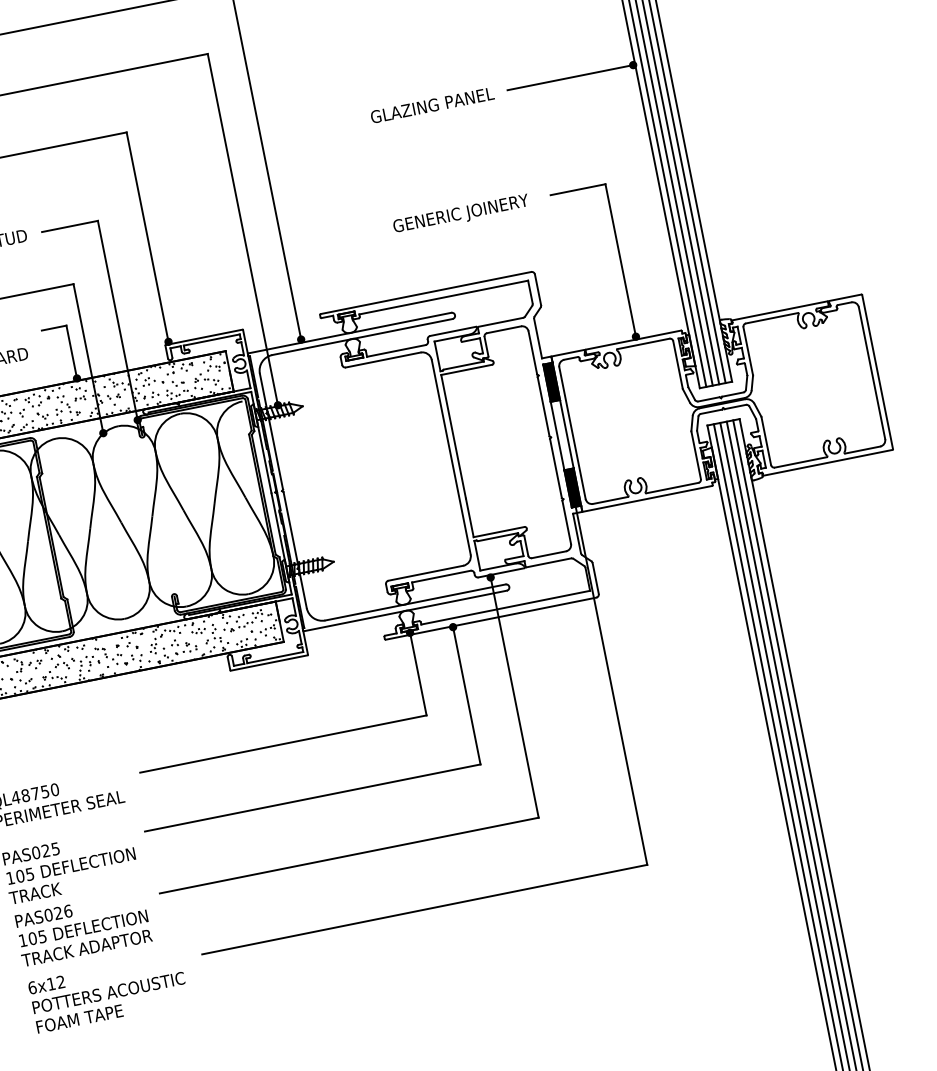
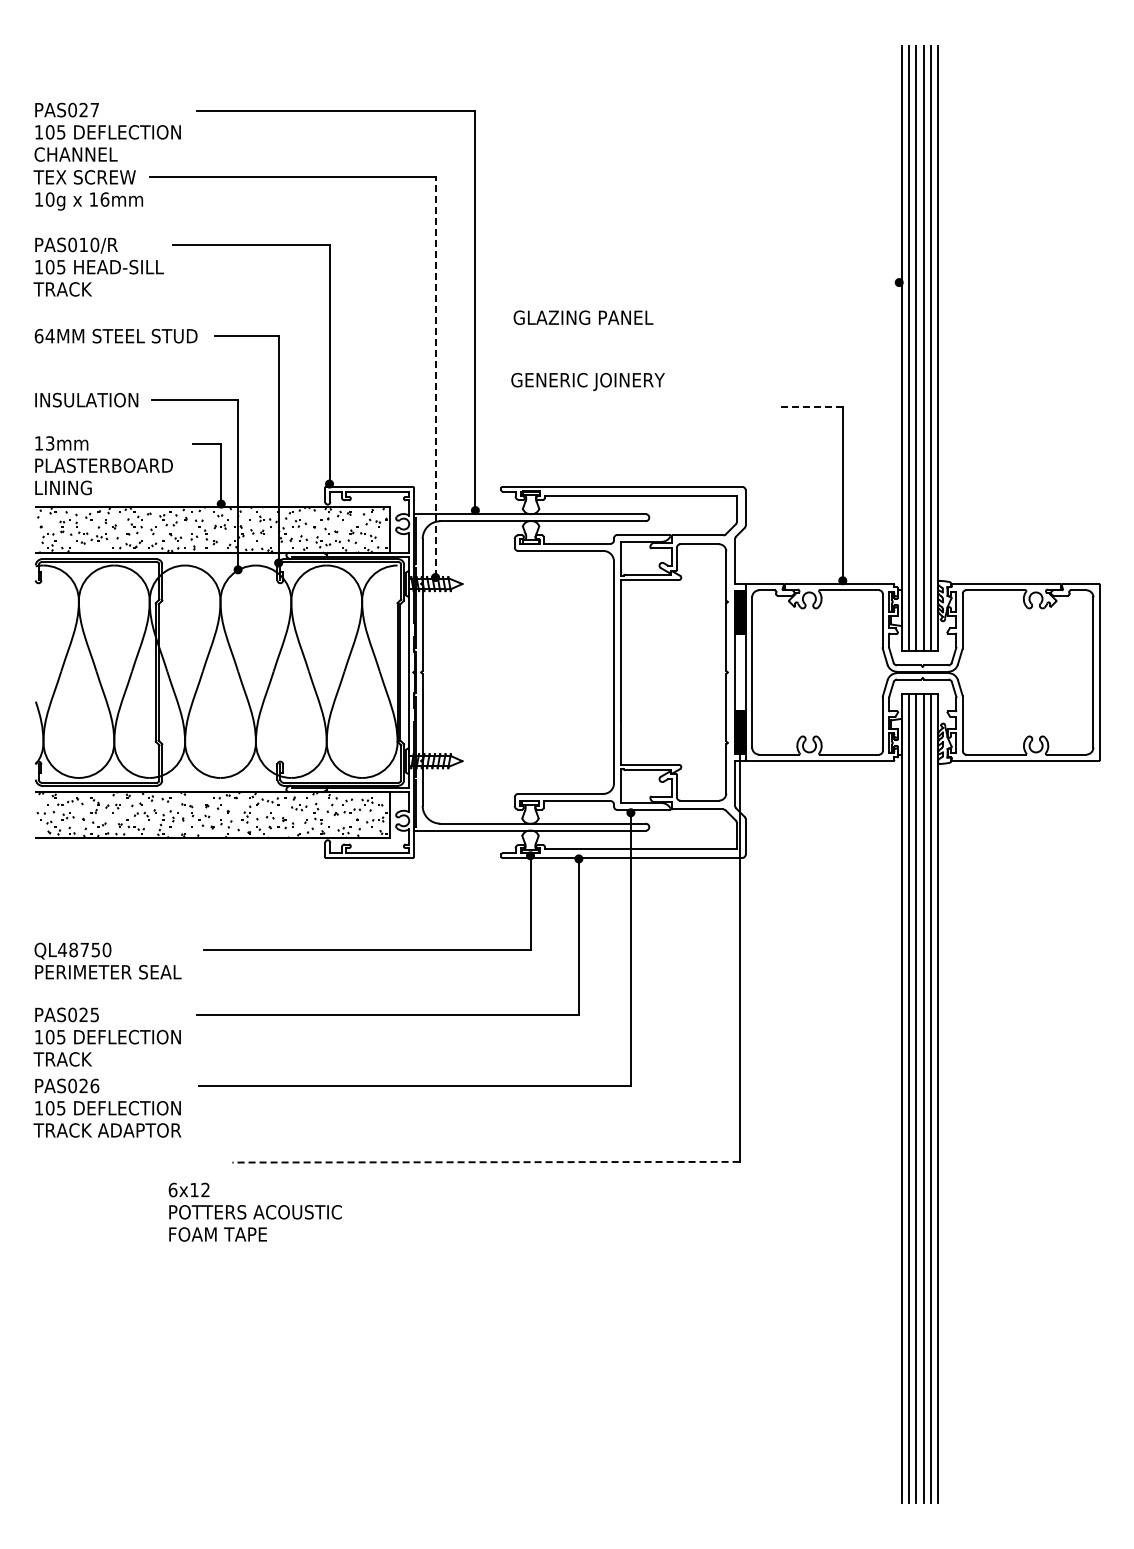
line: (570, 77) -> (827, 282), removed
text: (432, 105) -> (583, 317), moved
line: (578, 190) -> (811, 407), solid -> dashed
text: (460, 214) -> (587, 381), moved
line: (242, 228) -> (435, 376), solid -> dashed
line: (424, 909) -> (485, 1162), solid -> dashed
text: (107, 992) -> (254, 1211), moved

